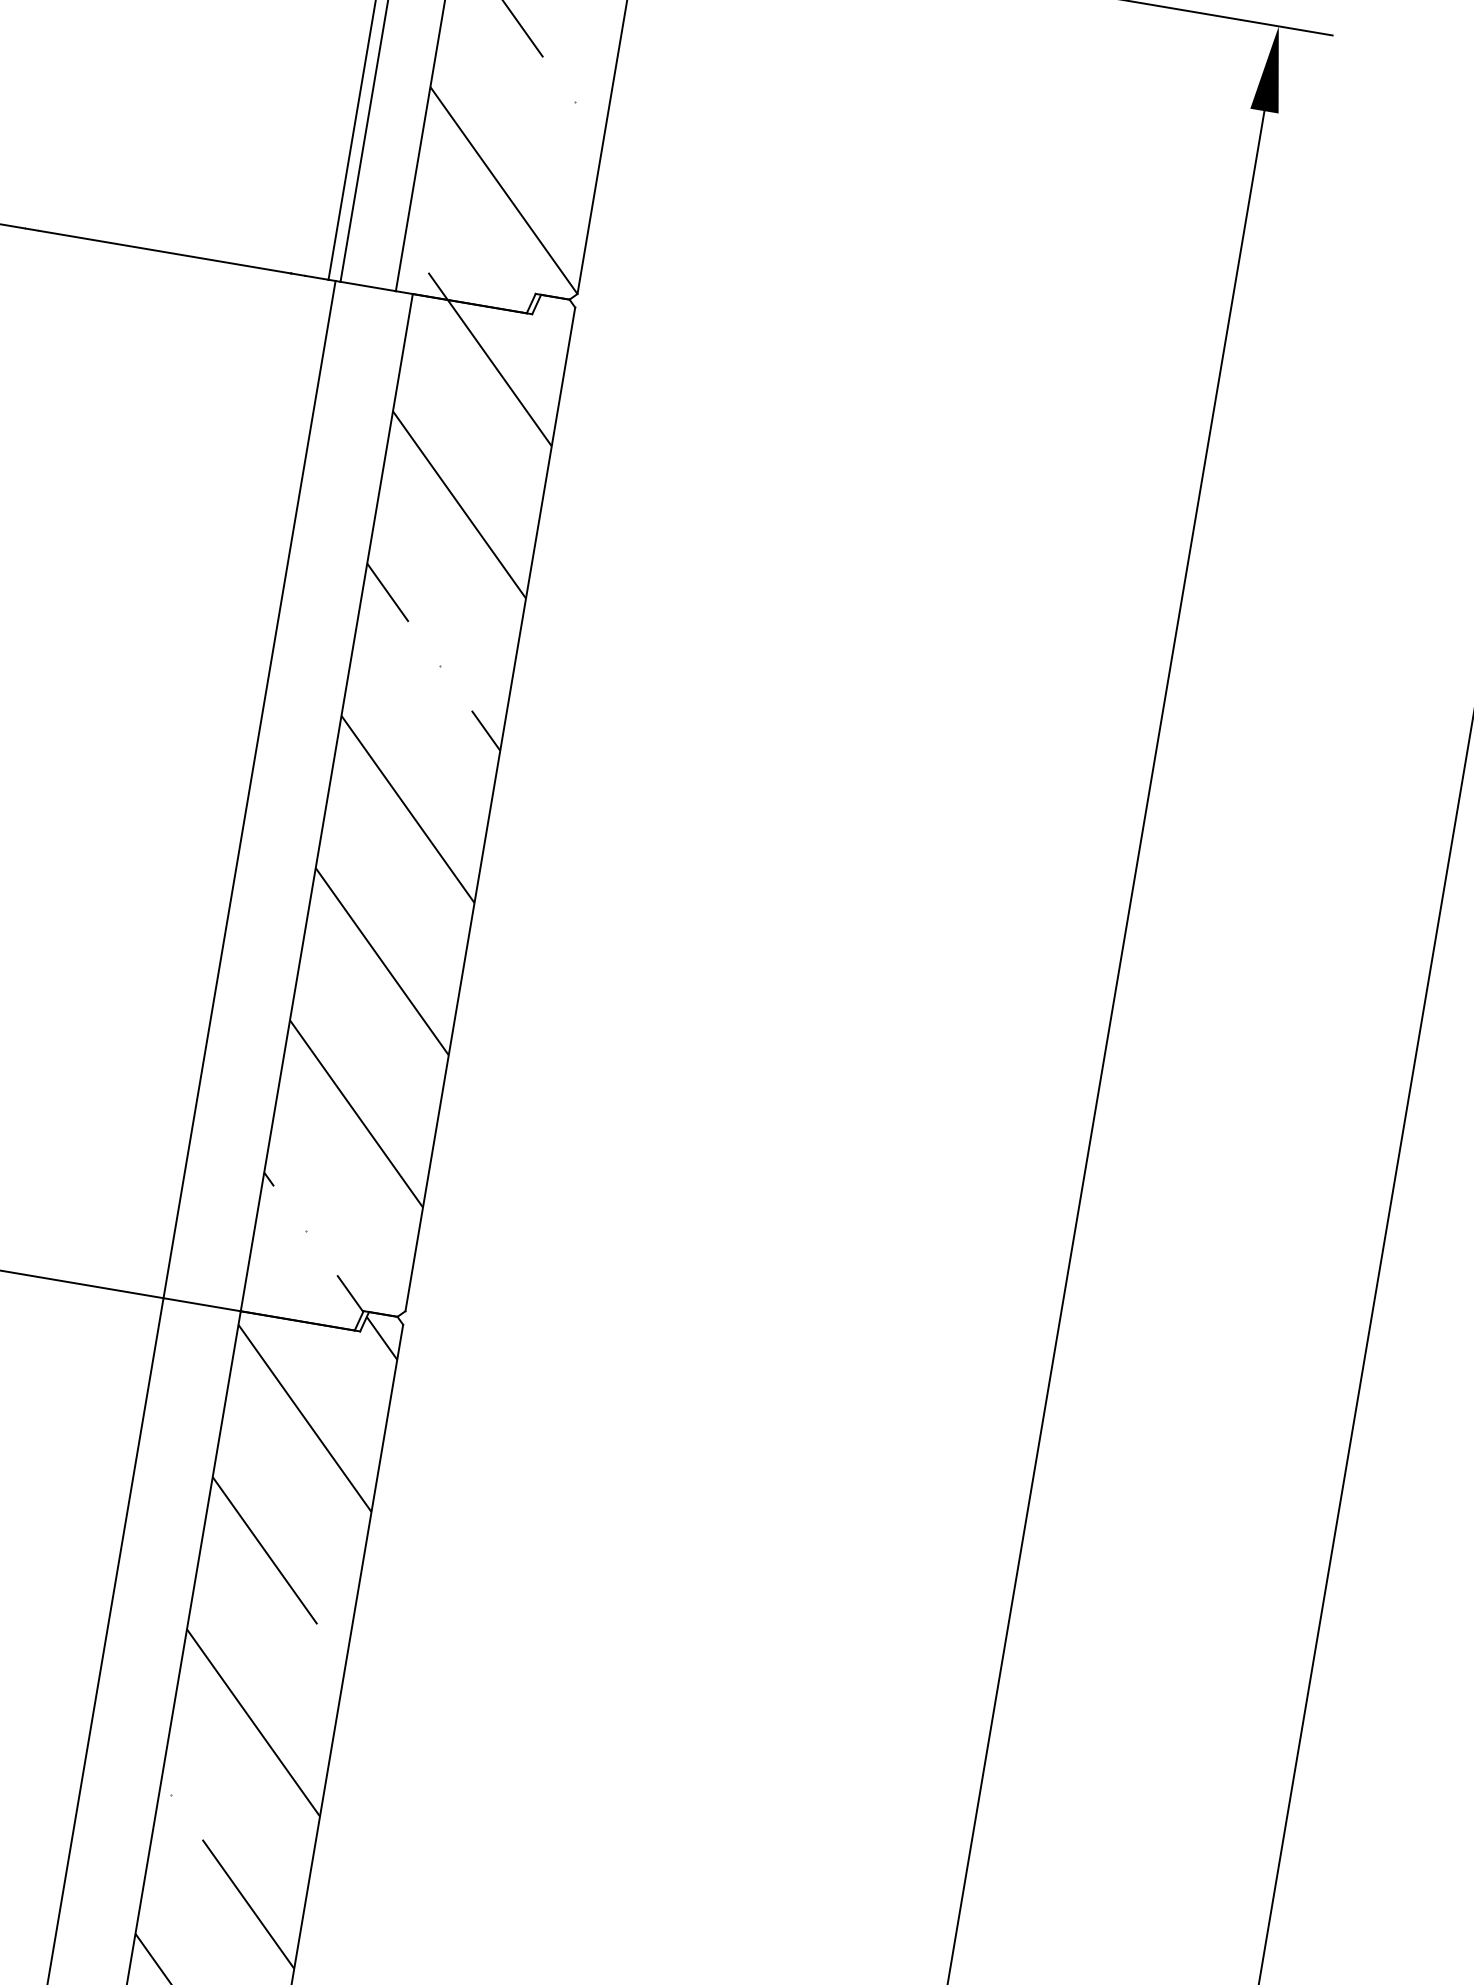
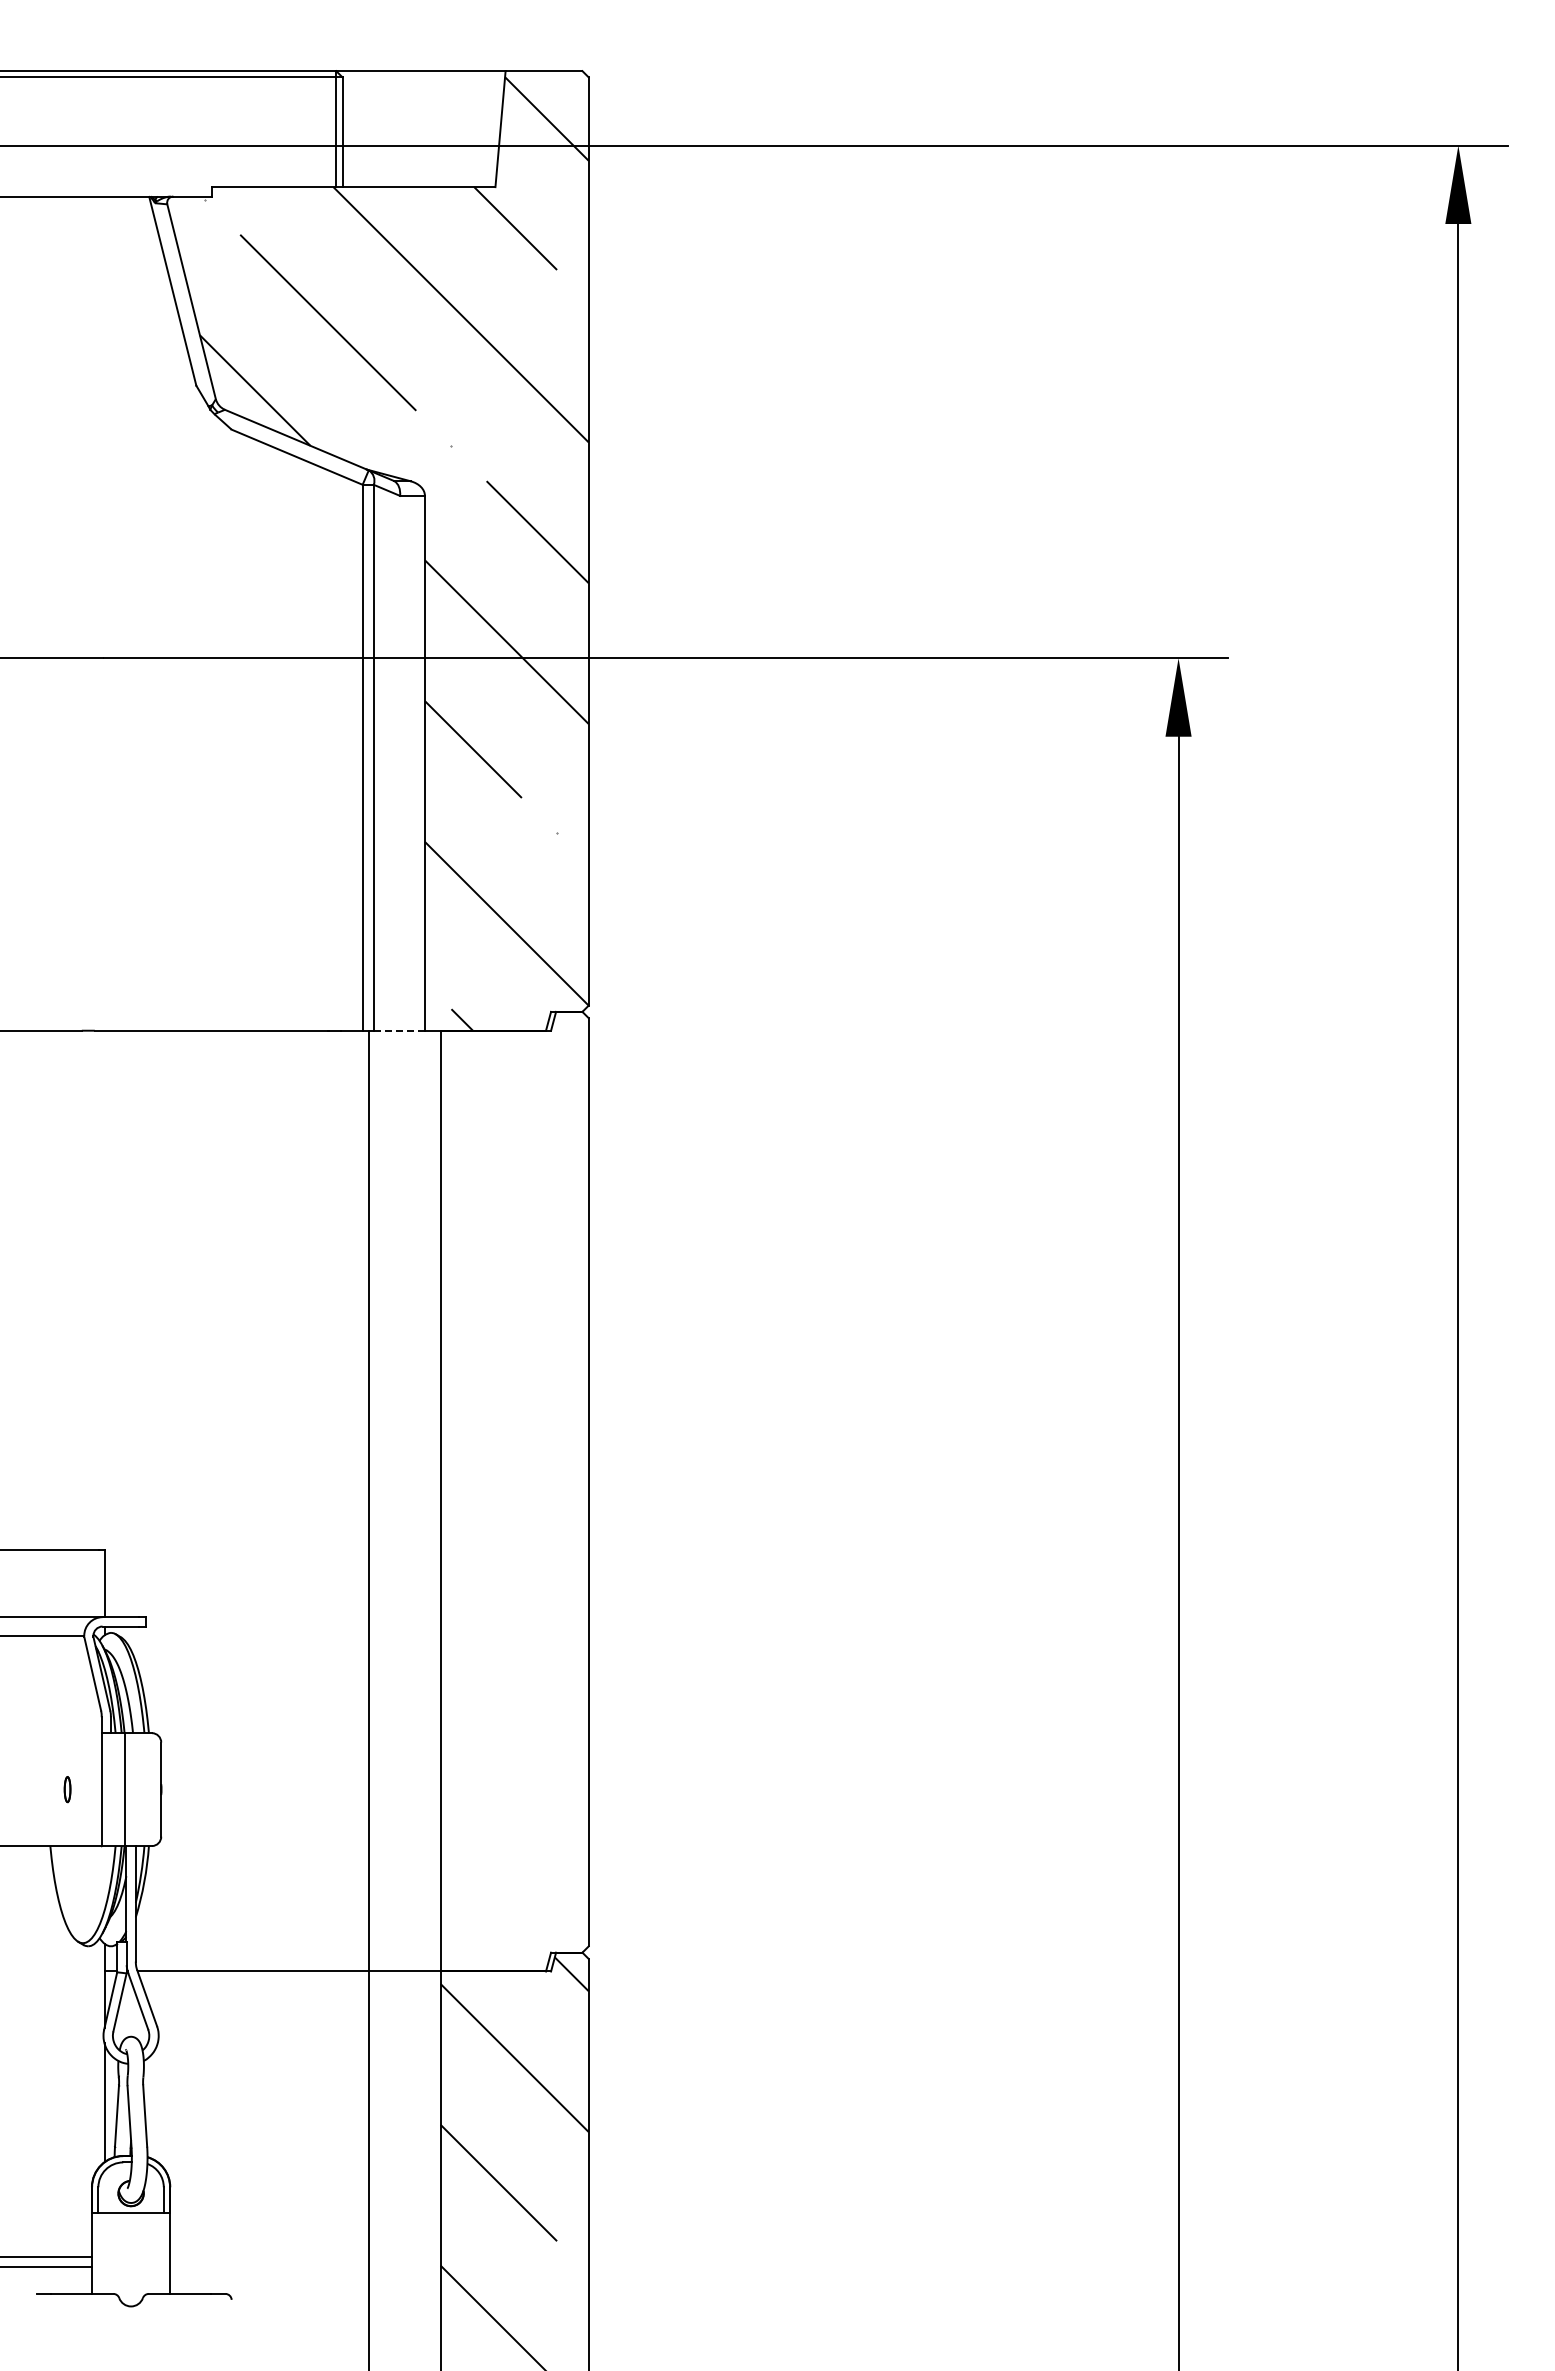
line: (368, 286) -> (399, 1030), solid -> dashed
hatch: (408, 805) -> (514, 1491), removed

